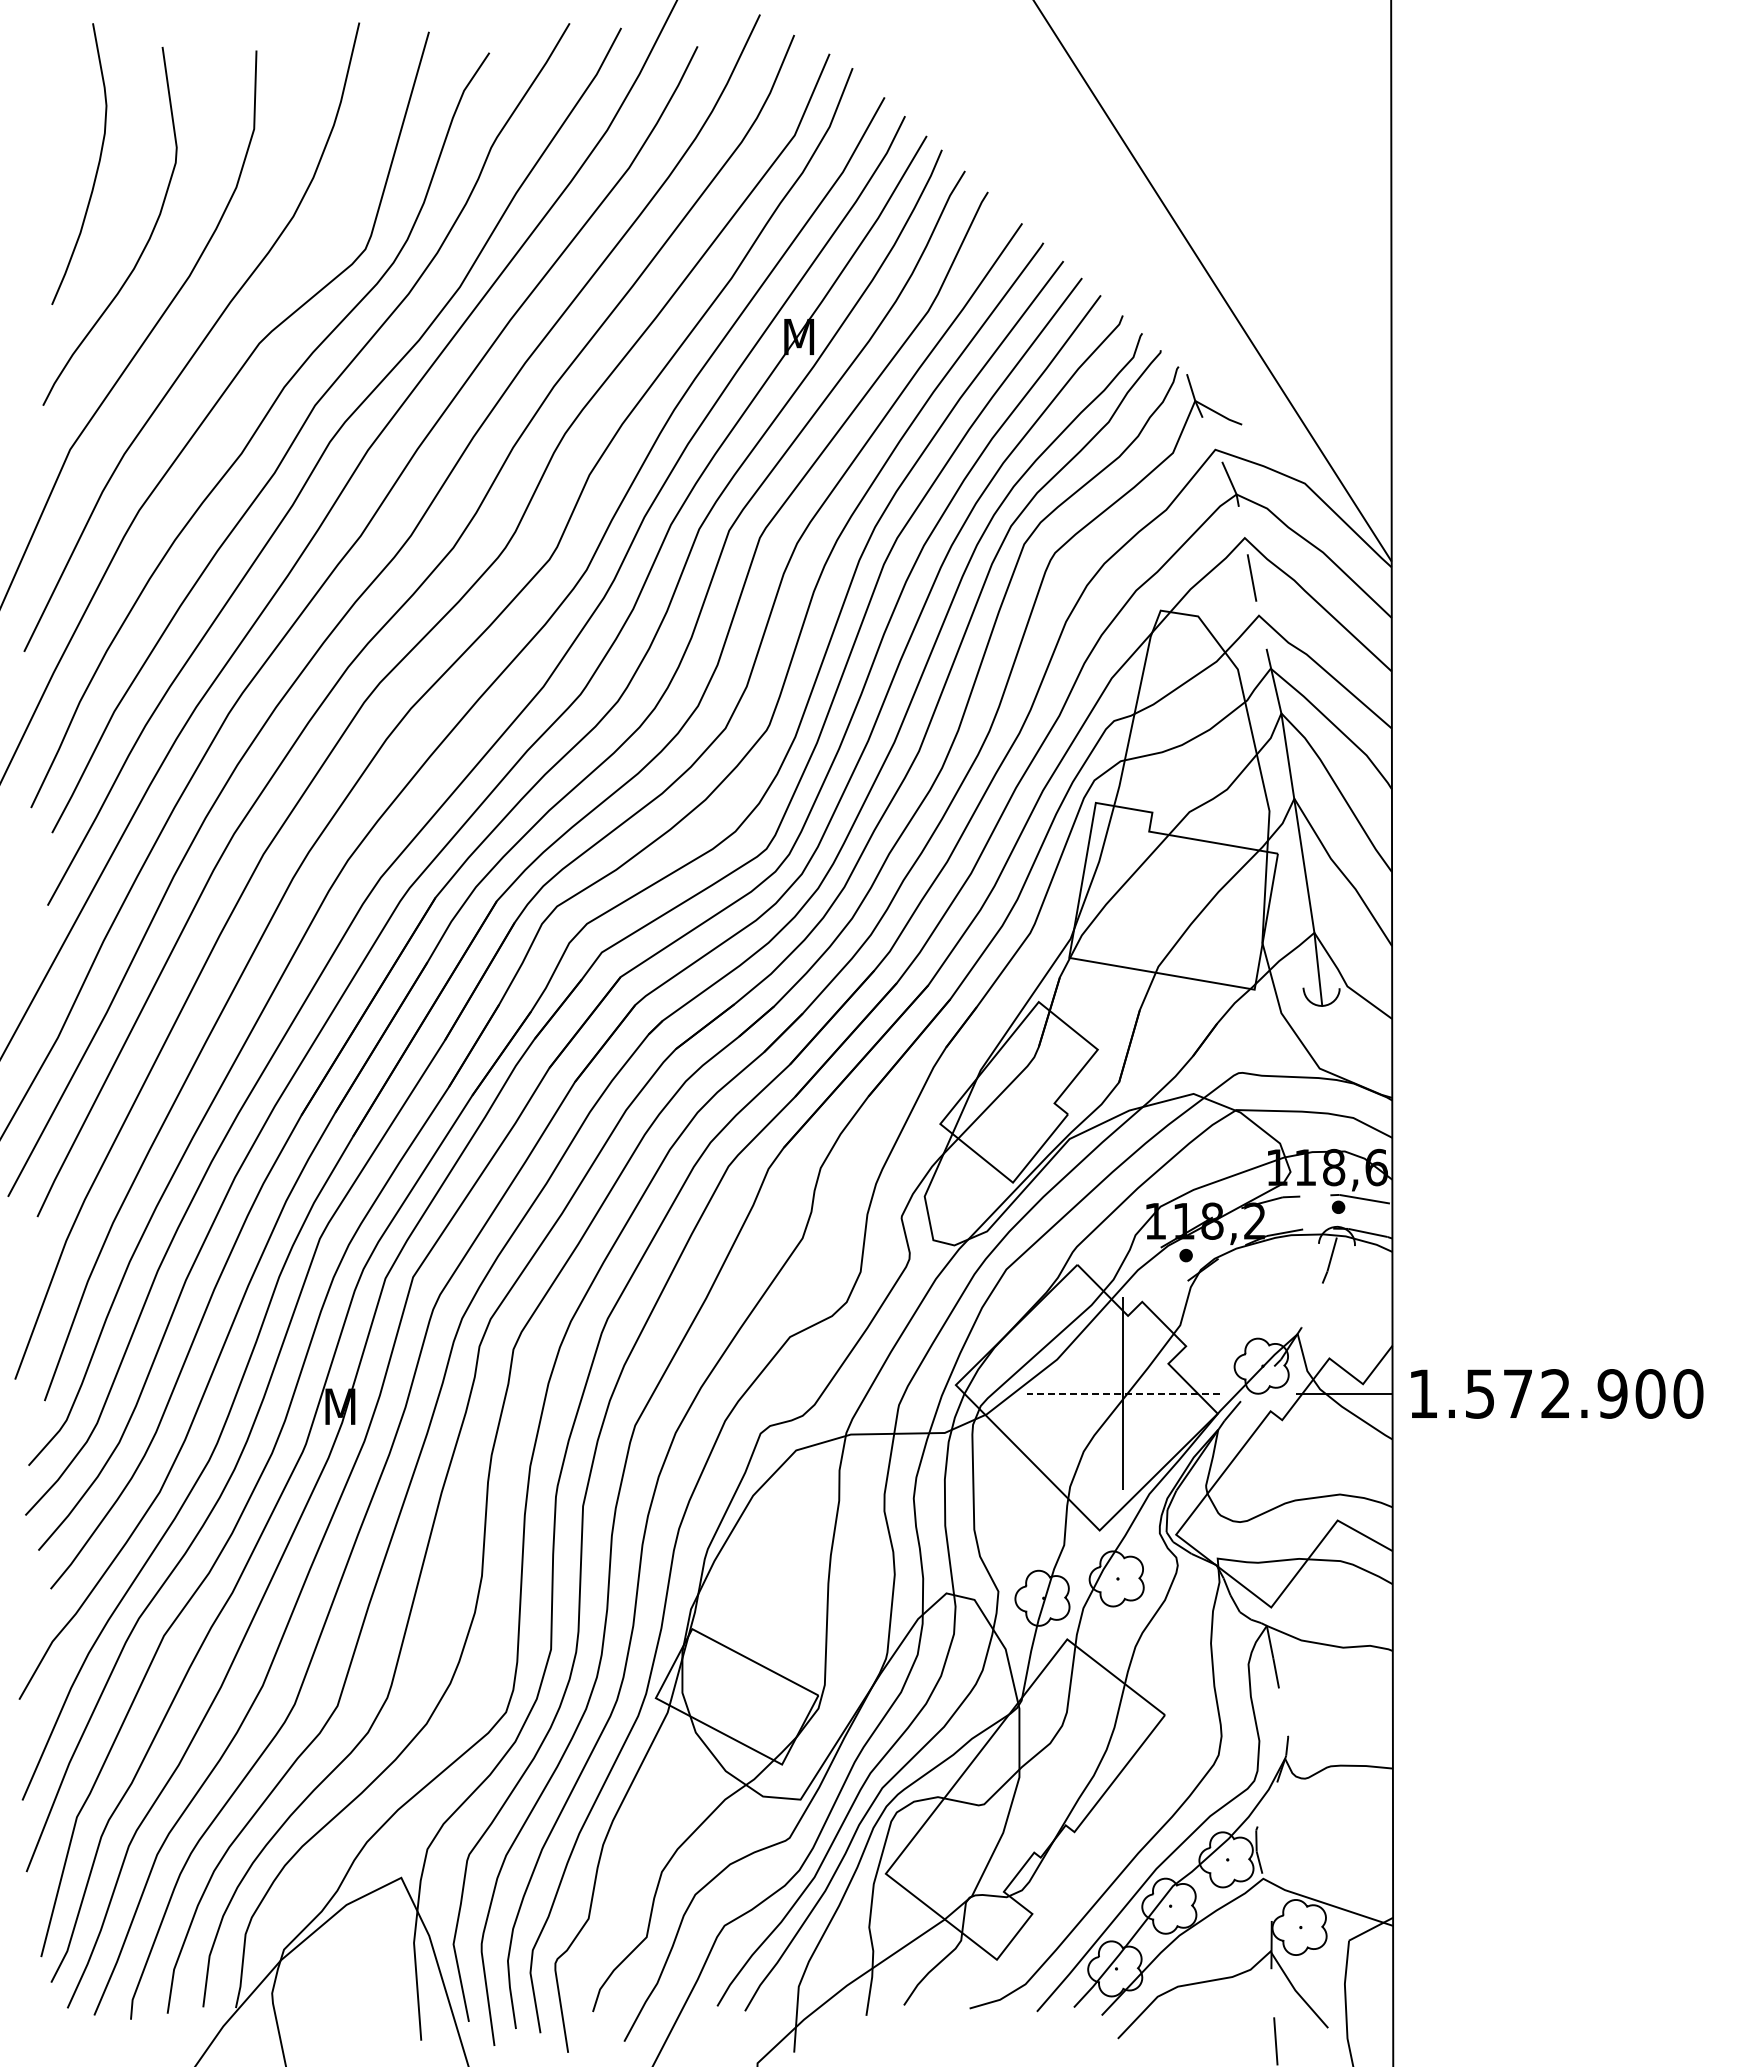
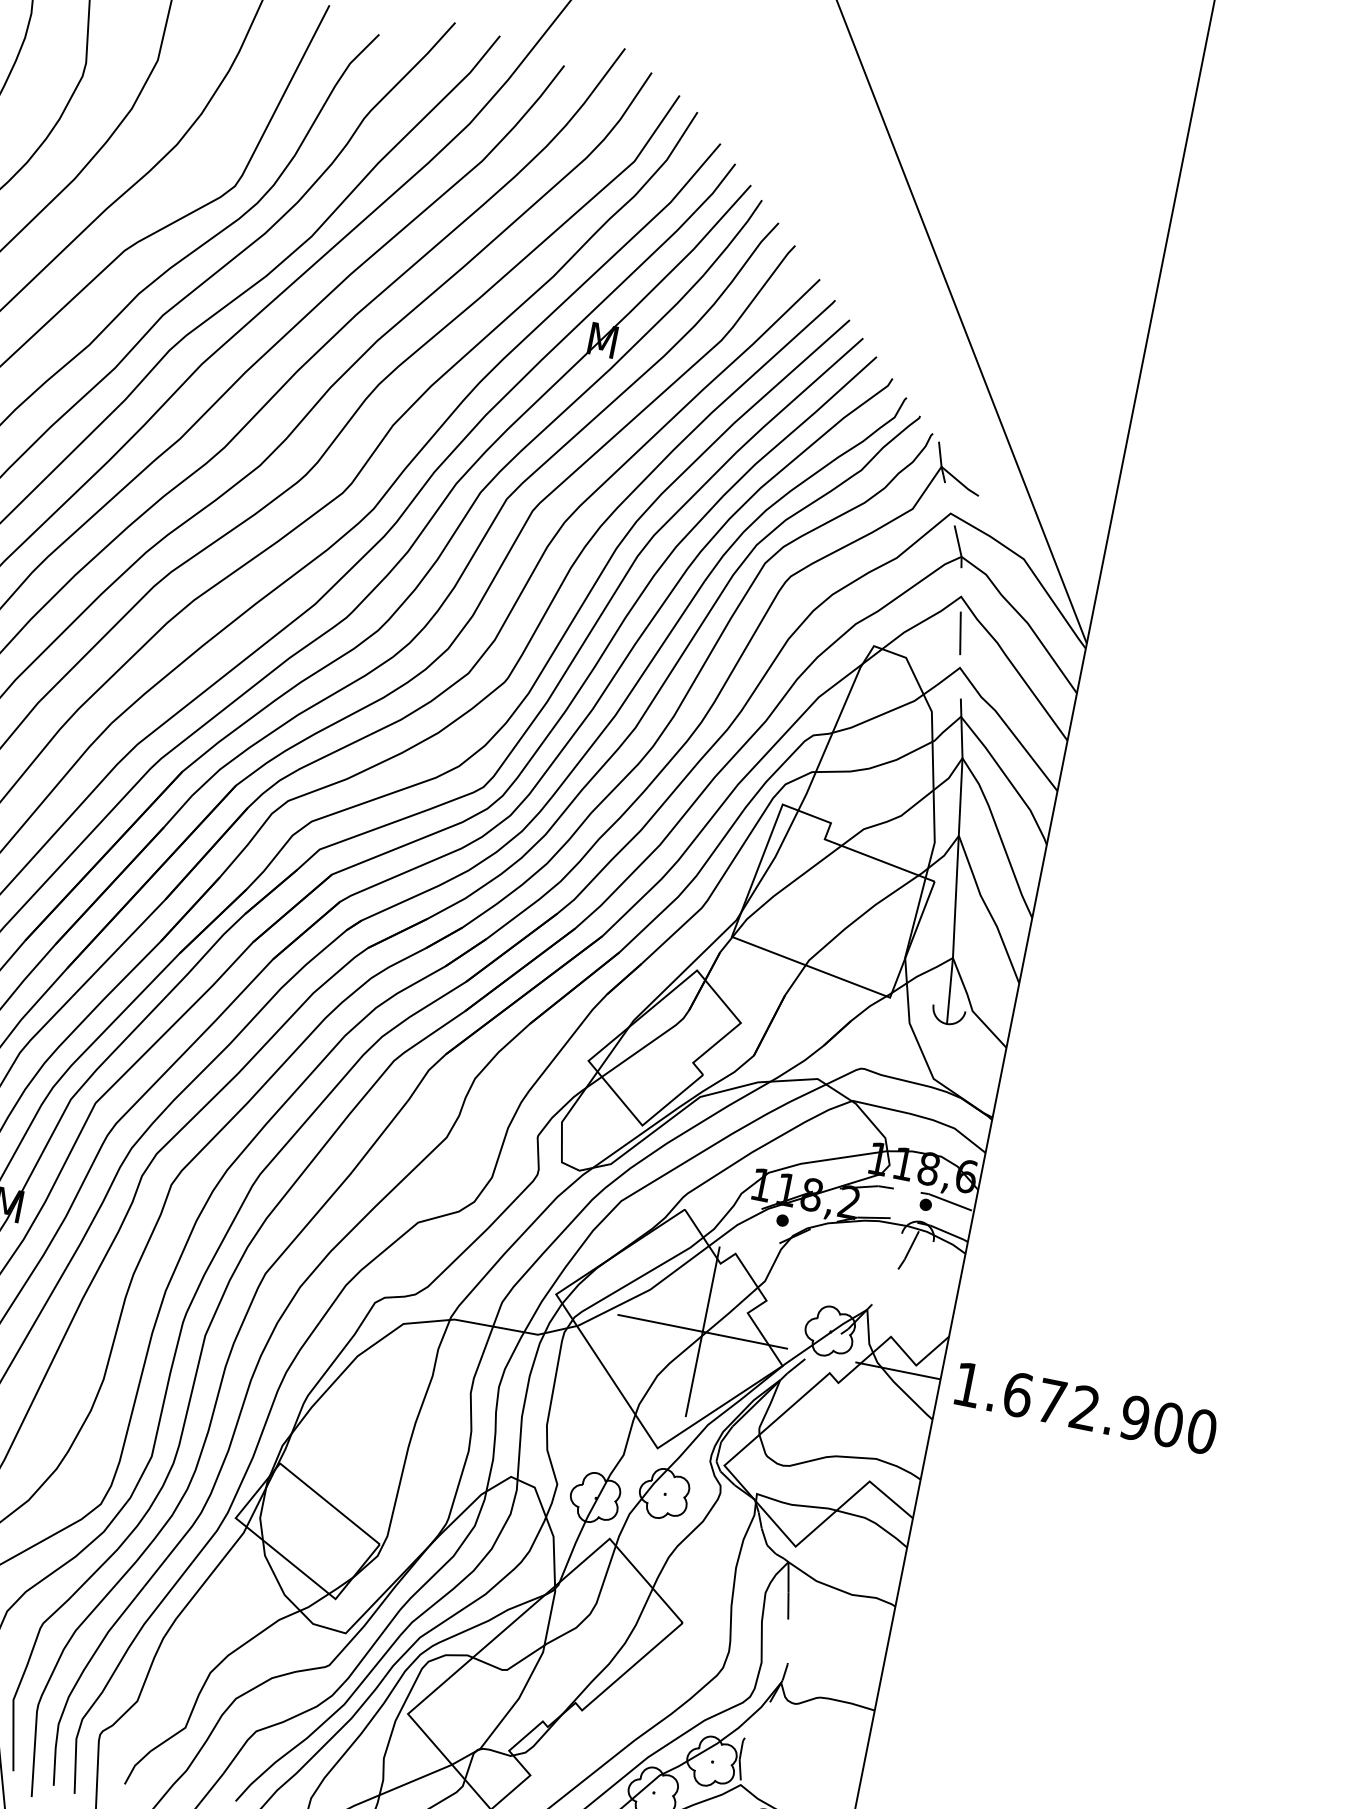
line: (1122, 1393) -> (701, 1331), dashed -> solid
text: (1480, 1393) -> (1018, 1394), 1.572.900 -> 1.672.900

